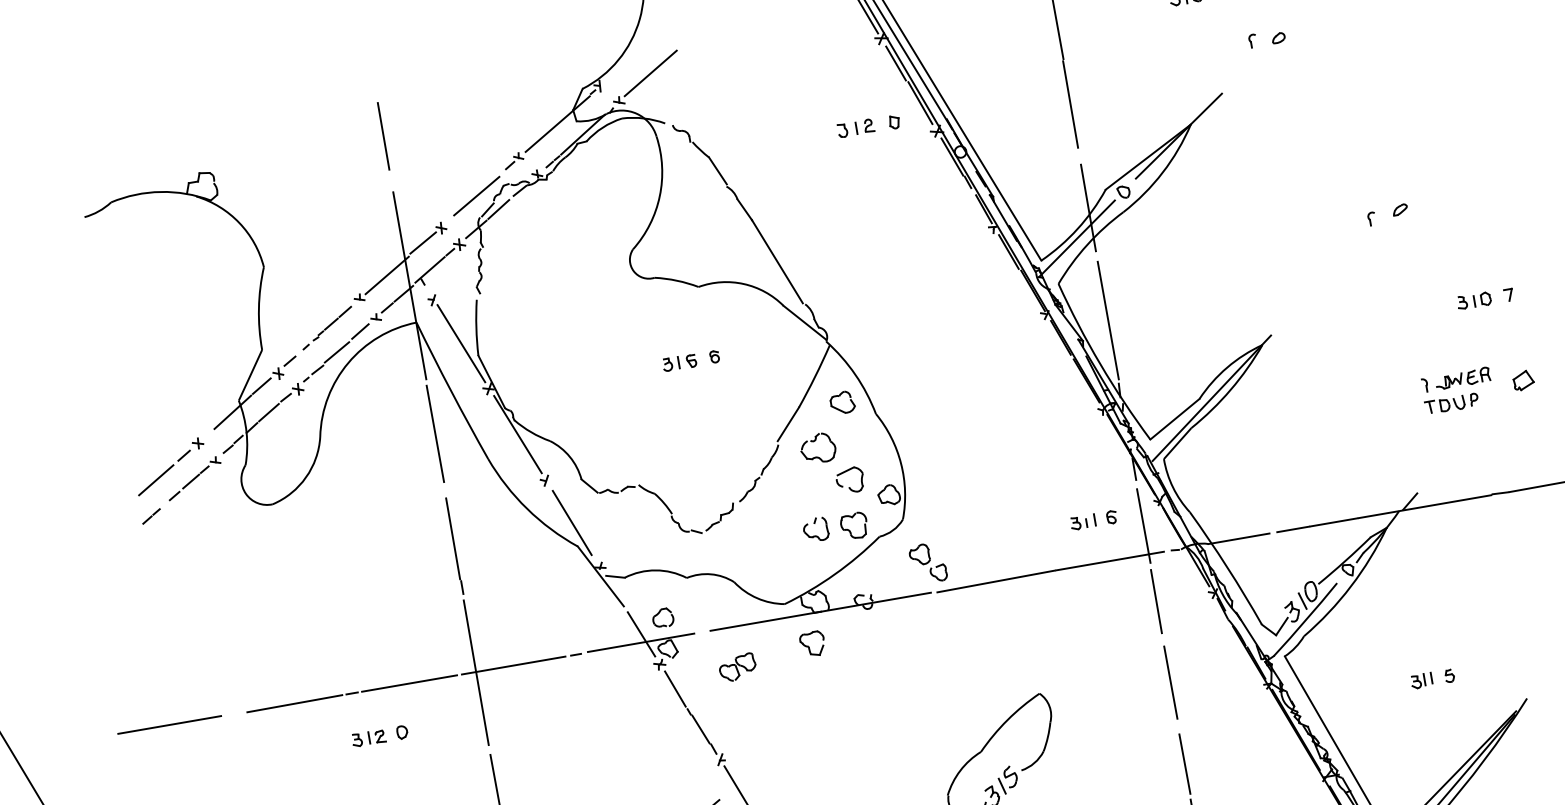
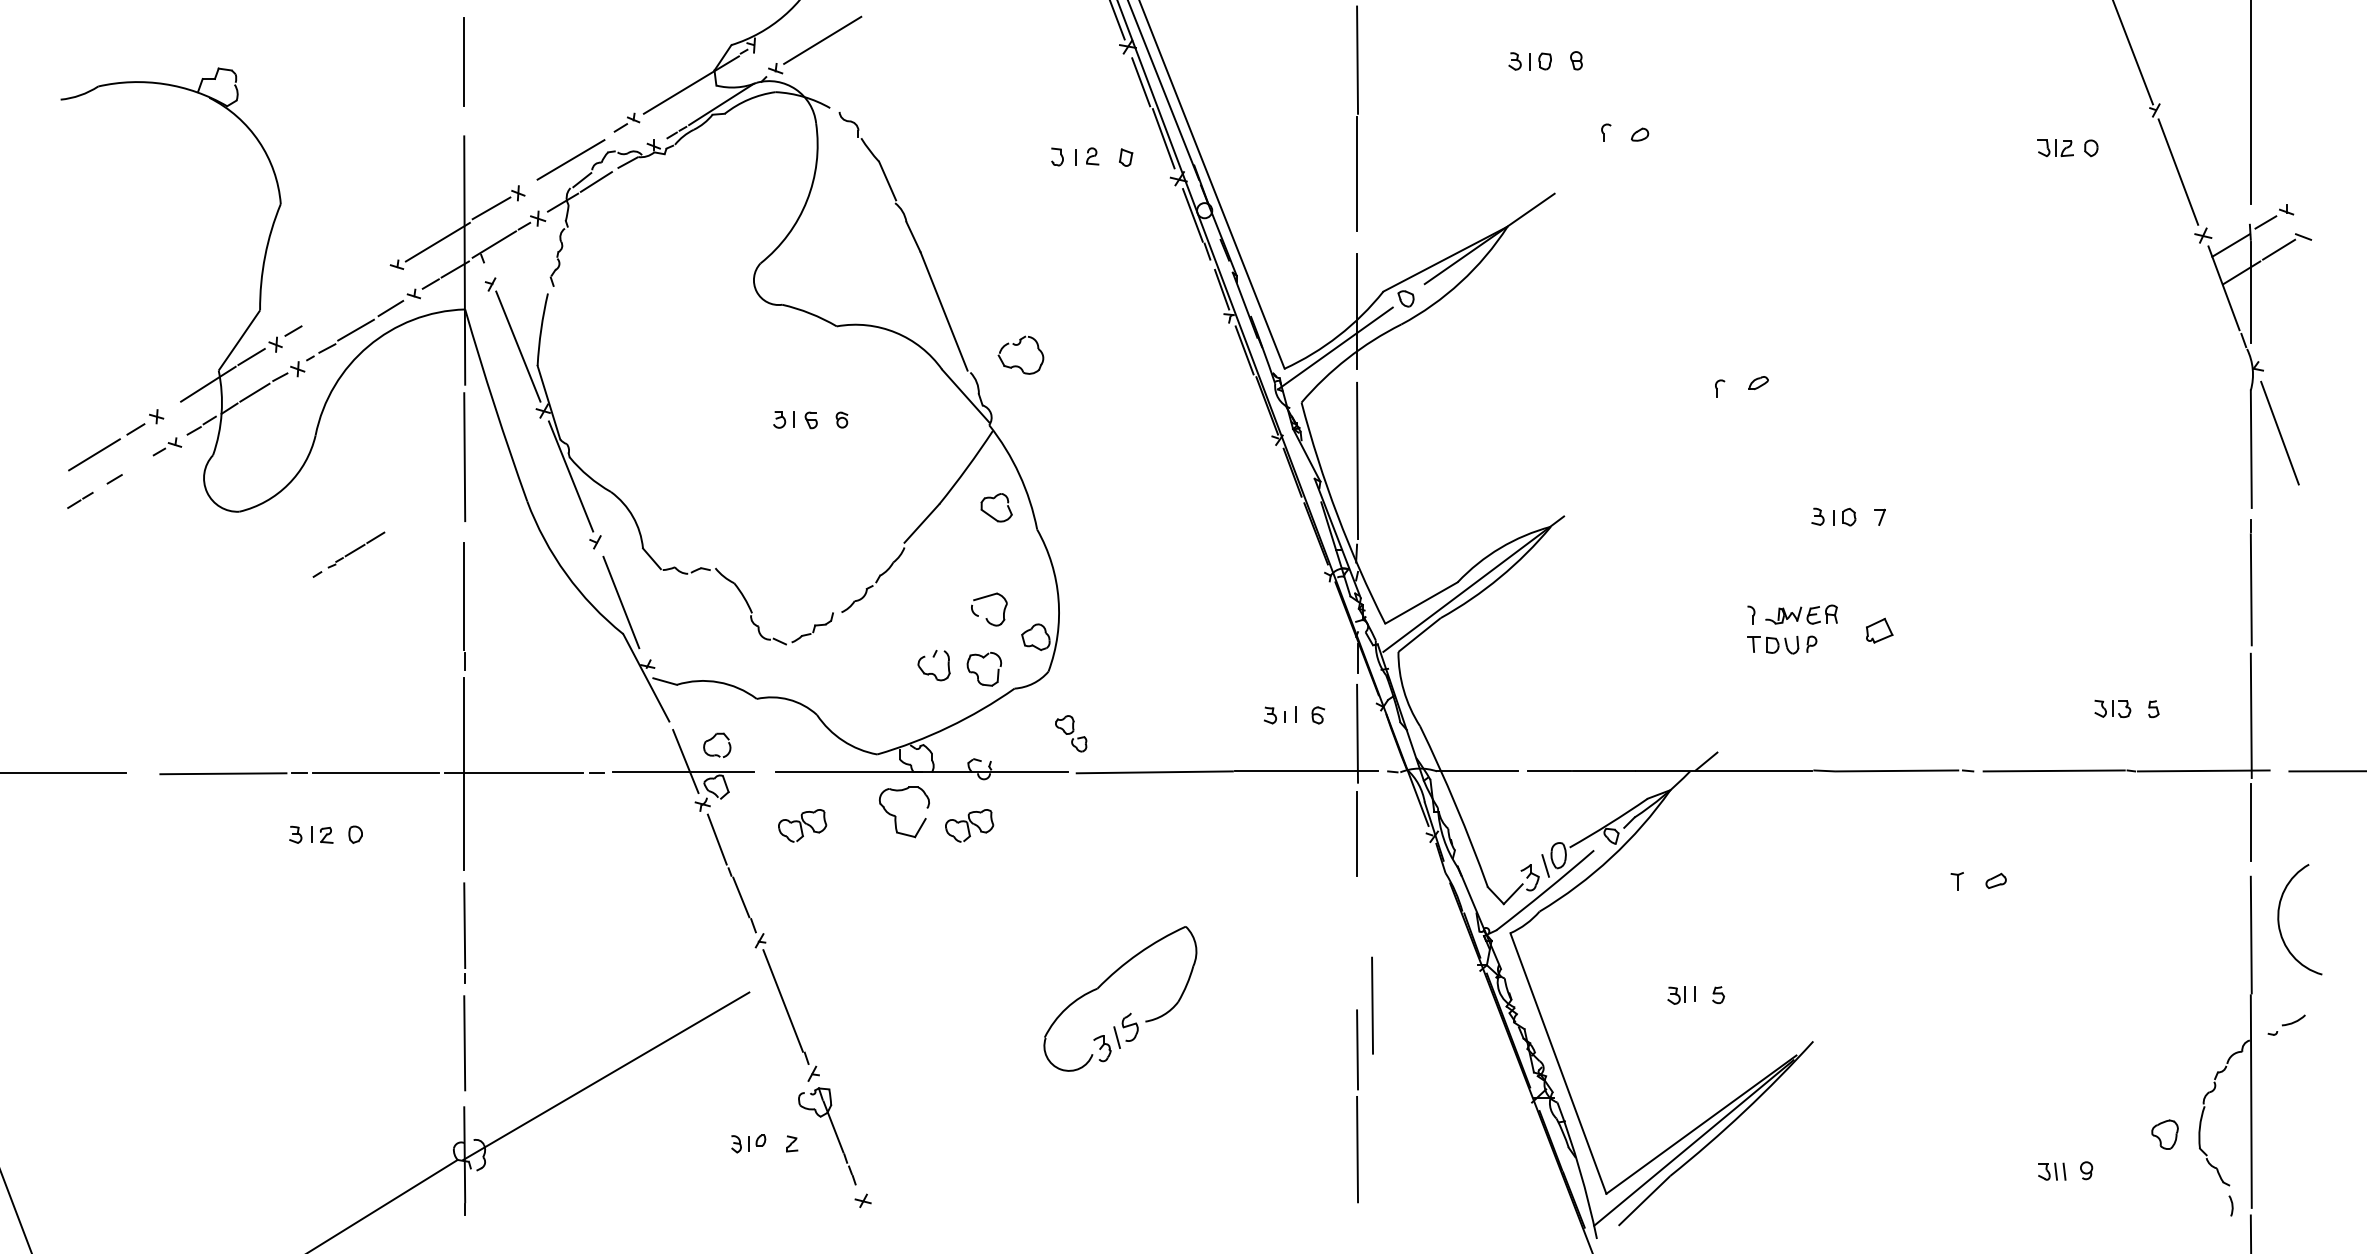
part: (326, 327) -> (348, 554), moved
part: (815, 441) -> (1018, 345), moved
line: (190, 481) -> (138, 464), removed
part: (927, 563) -> (1070, 733), size x0.7
part: (812, 644) -> (904, 812), size x1.6
part: (863, 645) -> (969, 825), added
line: (1170, 682) -> (1372, 1005), moved

